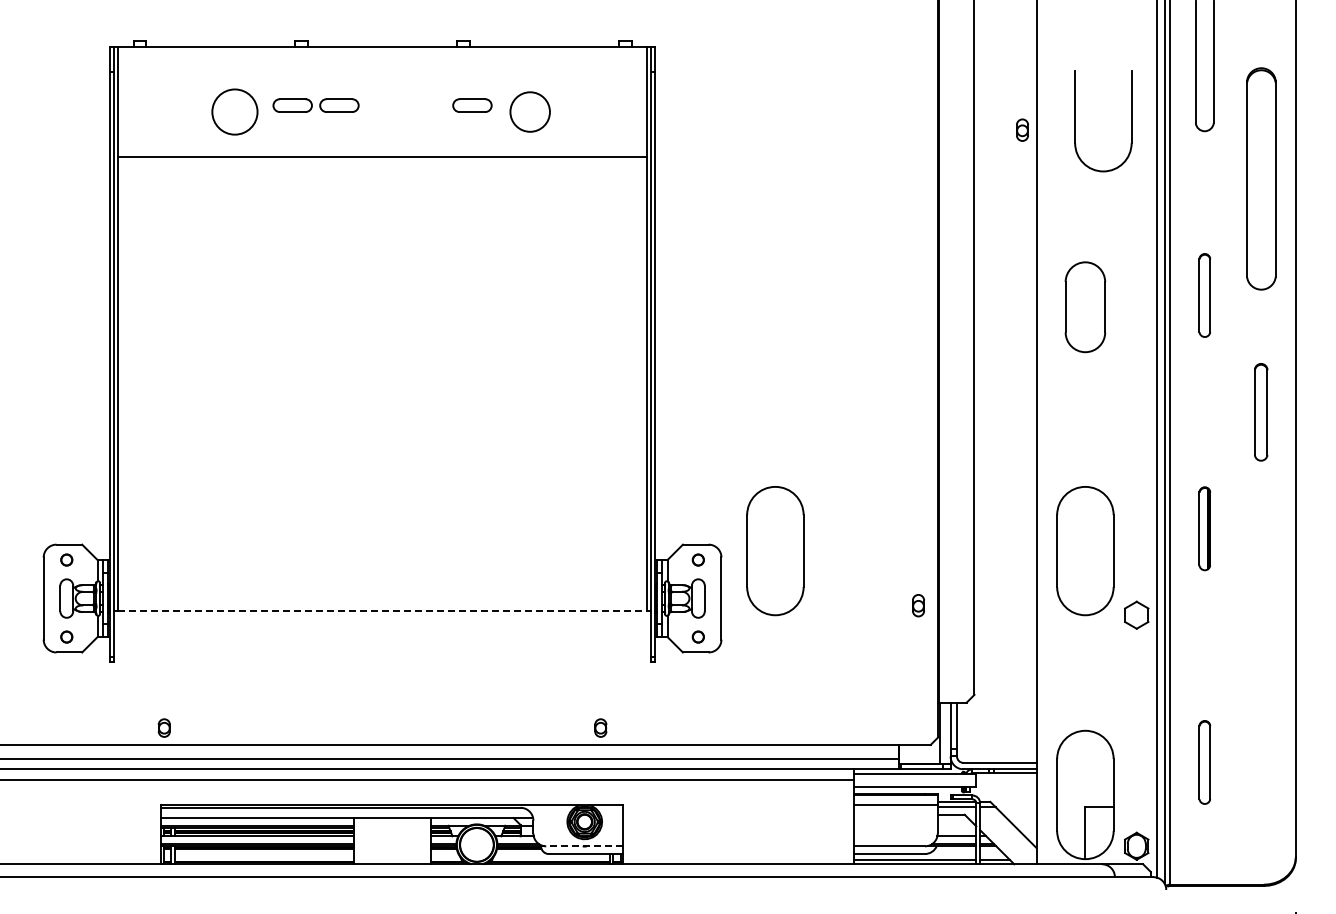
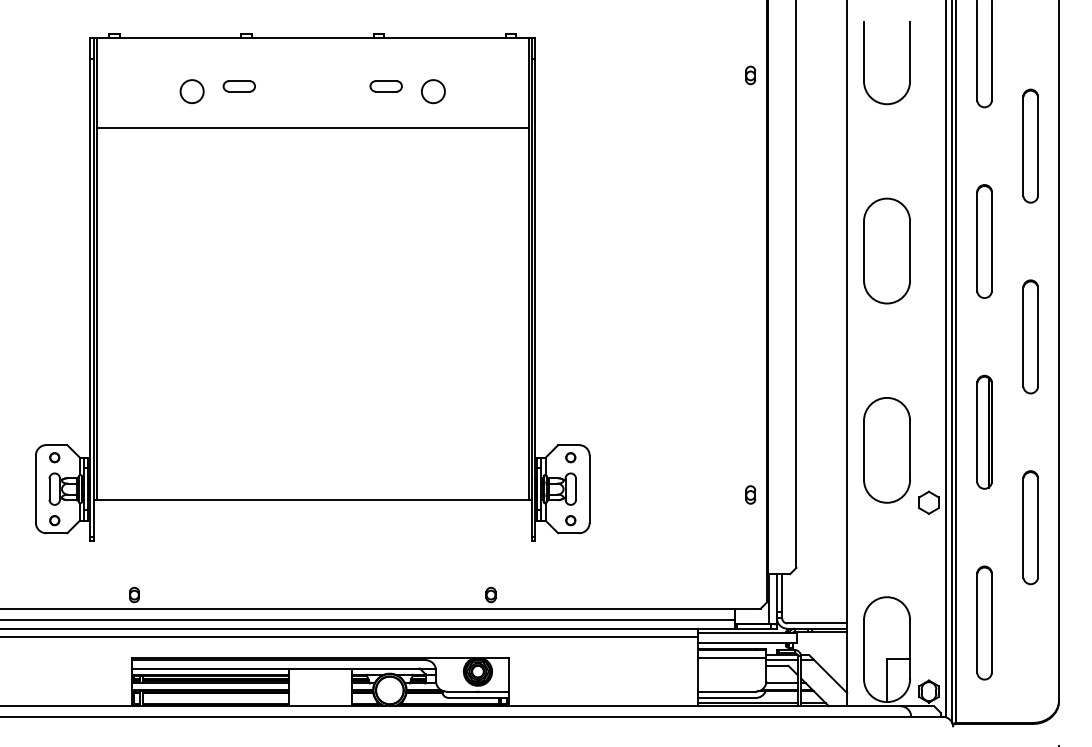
part: (339, 105) -> (277, 86), removed
circle: (234, 111) -> (191, 91), size x0.62
circle: (530, 111) -> (433, 91), size x0.71
part: (1075, 121) -> (864, 63), moved
part: (1022, 129) -> (750, 74), moved
part: (1260, 178) -> (1030, 145), size x0.62
part: (1204, 295) -> (984, 241), size x1.67
part: (1085, 307) -> (887, 251), size x1.43
part: (1260, 412) -> (1030, 337), size x1.43
part: (1204, 528) -> (984, 431), size x1.67
part: (775, 551) -> (633, 450), removed
line: (383, 611) -> (313, 499), dashed -> solid
part: (1260, 645) -> (1030, 527), added
part: (1204, 762) -> (984, 623), size x1.67
line: (584, 846) -> (477, 691), dashed -> solid

